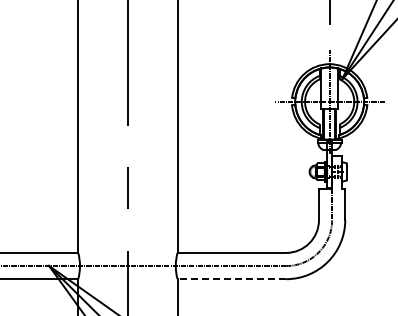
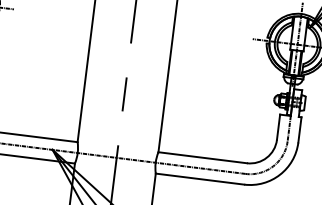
line: (231, 279) -> (199, 179), dashed -> solid

